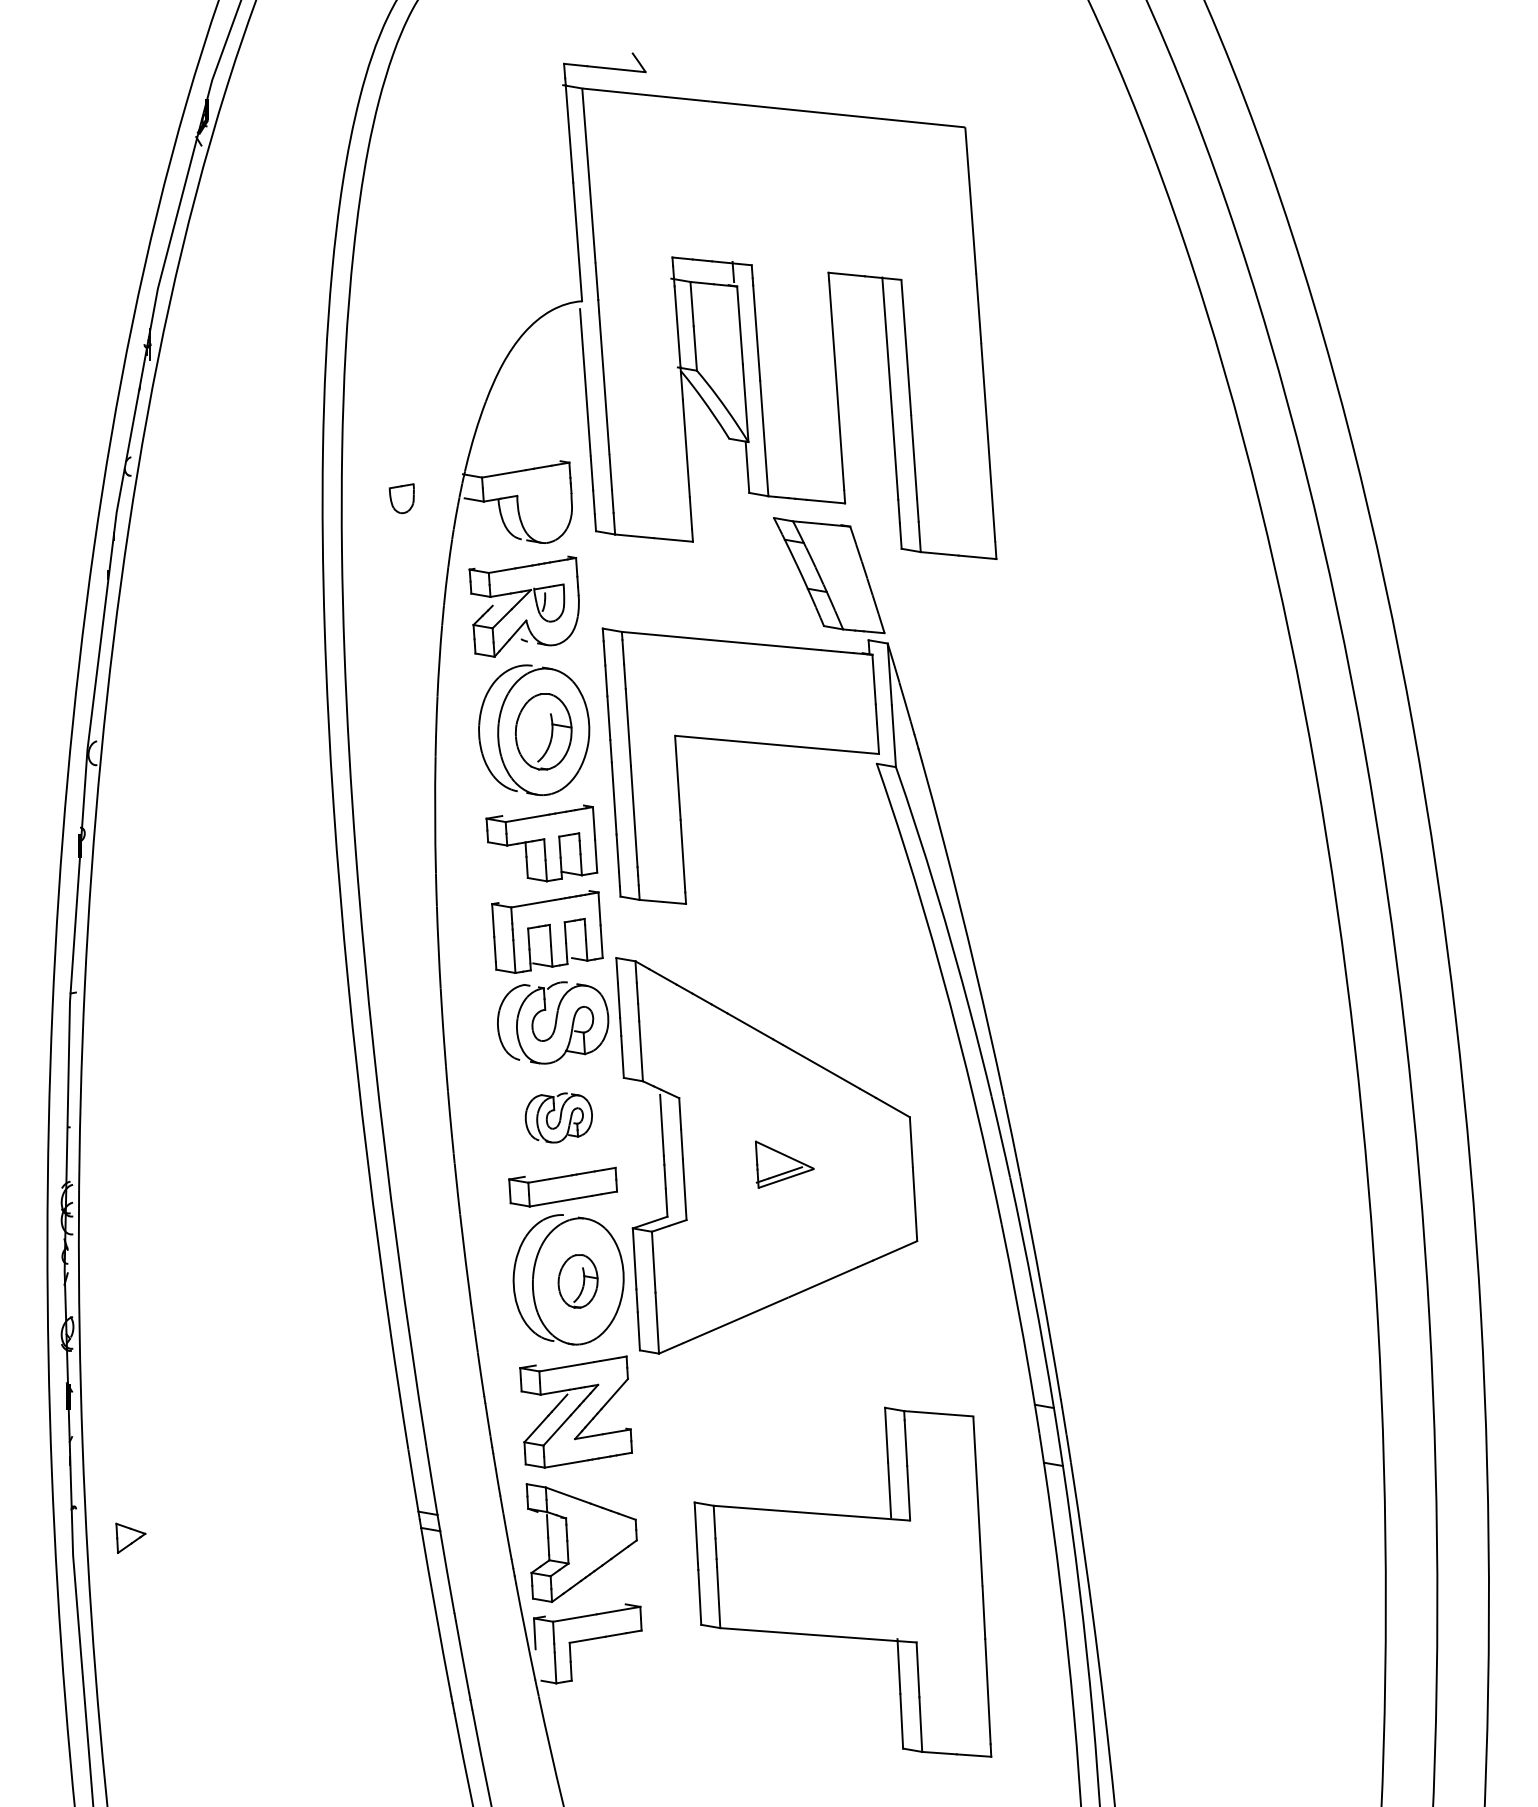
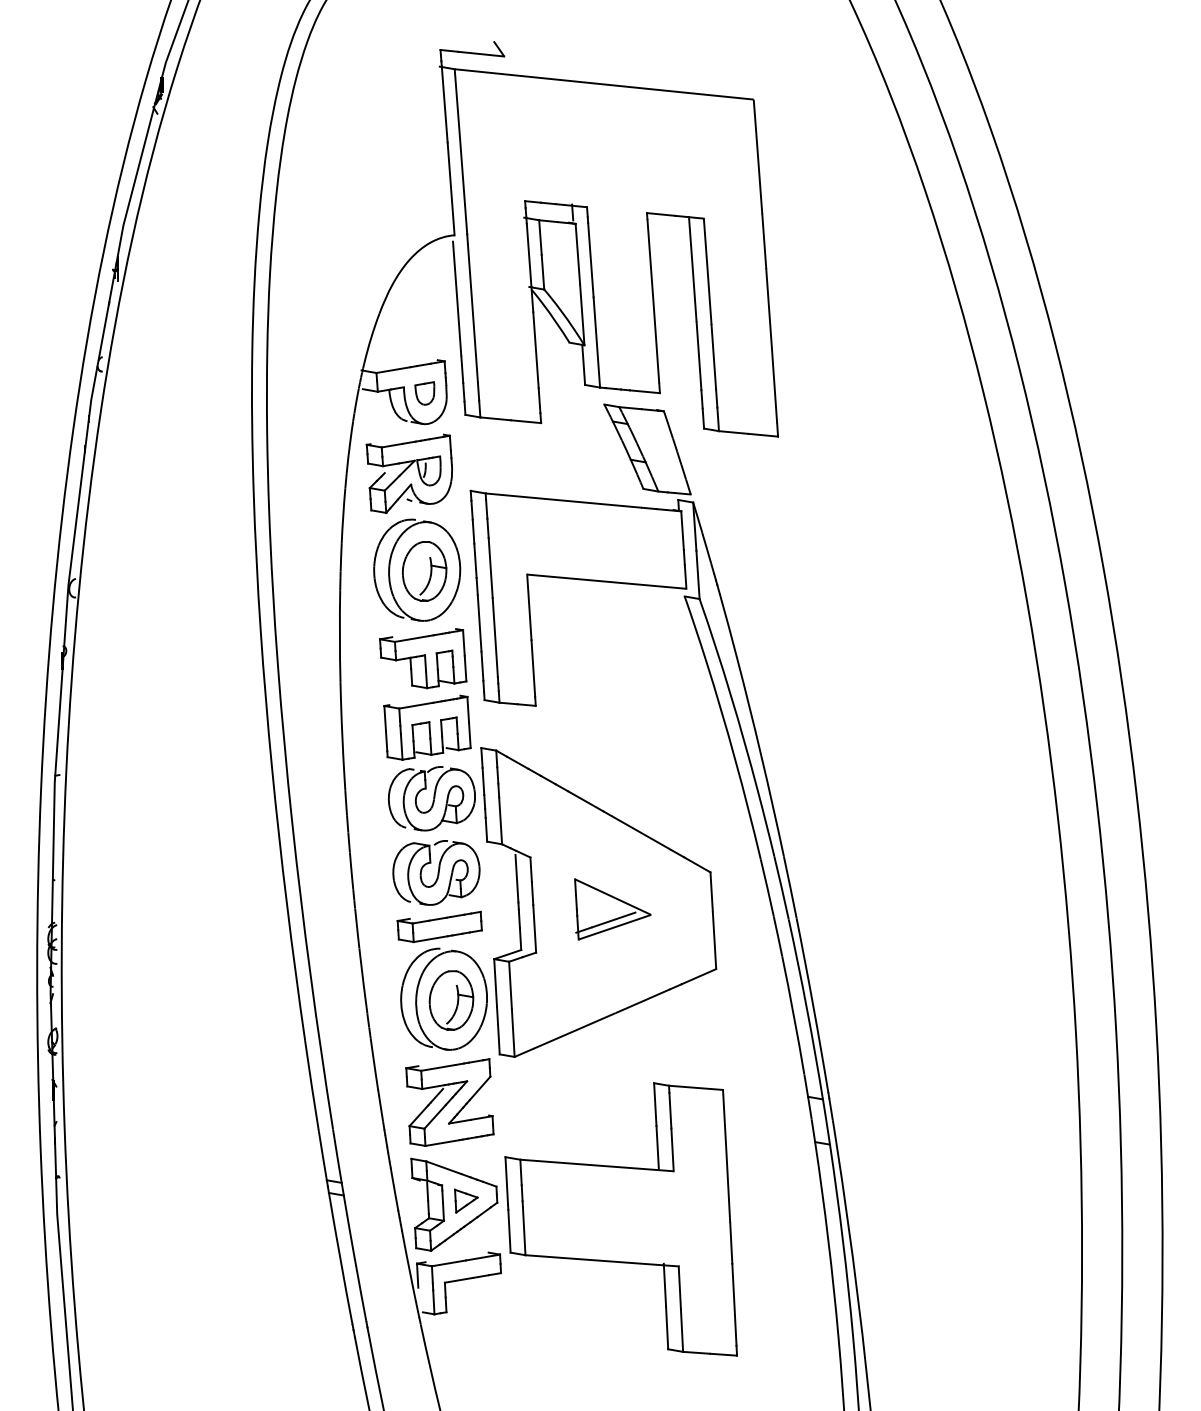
part: (401, 498) -> (424, 393), moved
part: (558, 1117) -> (436, 872), size x1.67
part: (784, 1164) -> (612, 909), size x1.67
part: (578, 1281) -> (451, 1000), size x1.43
part: (131, 1537) -> (466, 1200), moved
part: (842, 1582) -> (620, 1219), moved

